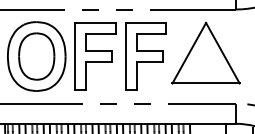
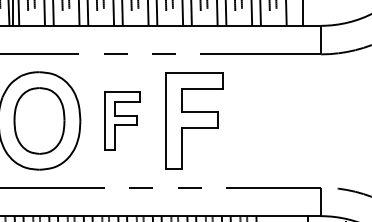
part: (205, 53) -> (278, 116), removed
part: (95, 56) -> (122, 120), size x0.6

